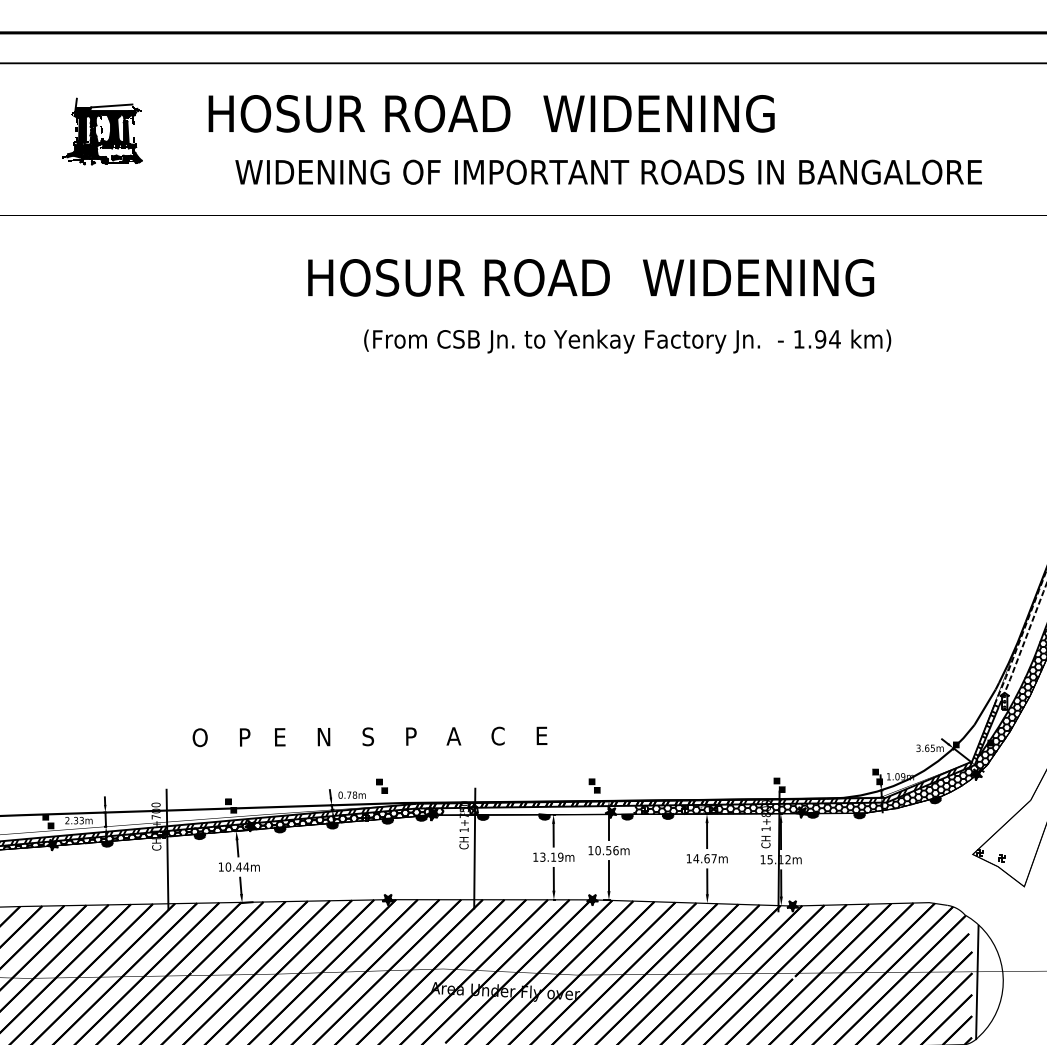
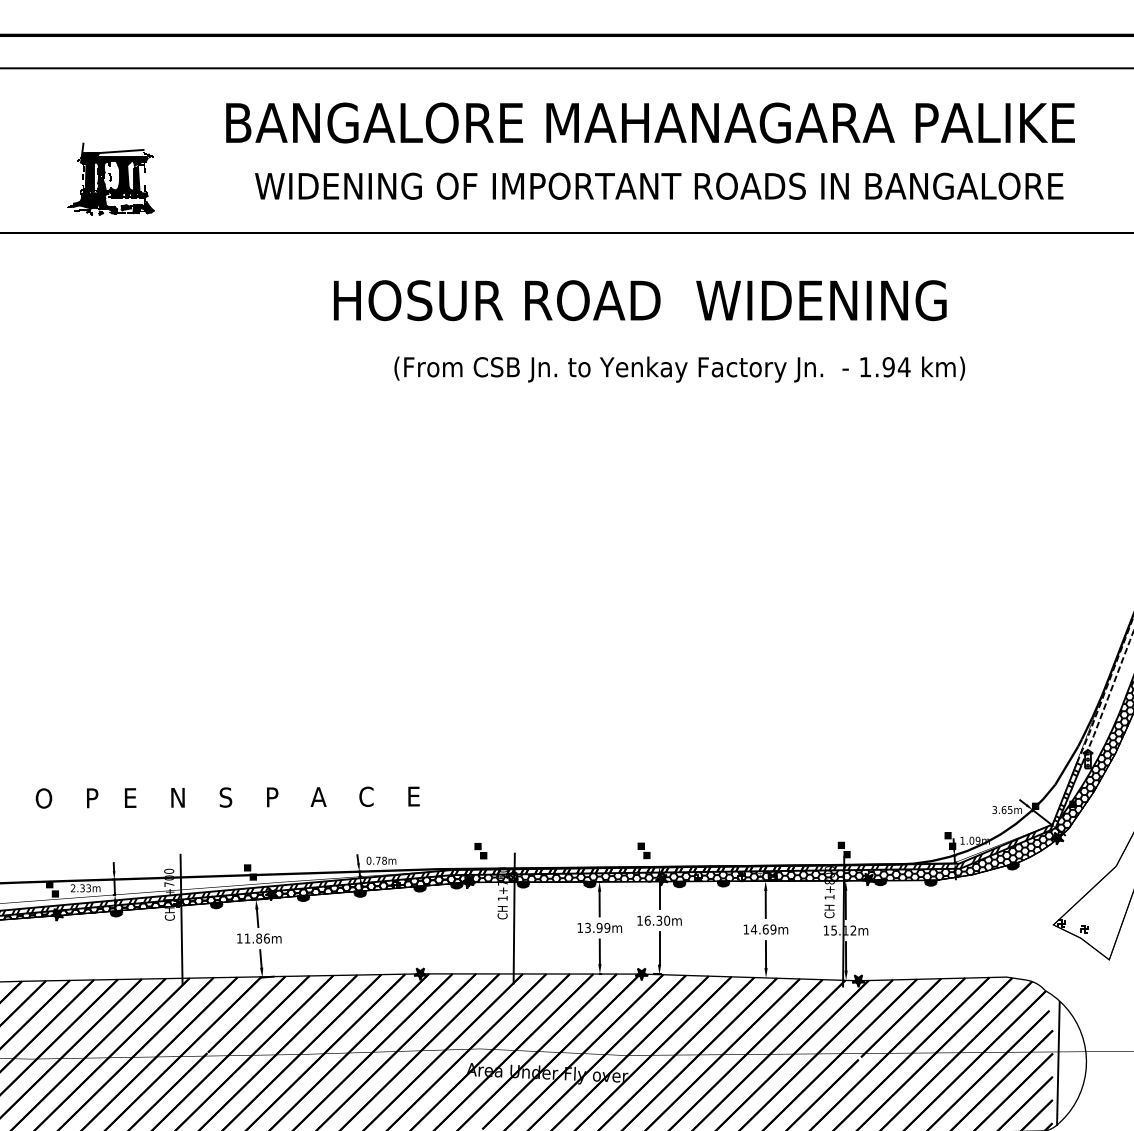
text: (602, 113) -> (652, 122), HOSUR ROAD  WIDENING -> BANGALORE MAHANAGARA PALIKE
part: (101, 130) -> (110, 178), moved
text: (369, 736) -> (227, 797), moved
part: (381, 786) -> (480, 851), moved
hatch: (539, 810) -> (584, 877), added
text: (607, 850) -> (657, 920), 10.56m -> 16.30m
text: (553, 856) -> (599, 927), 13.19m -> 13.99m
text: (714, 858) -> (773, 929), 14.67m -> 14.69m
text: (237, 867) -> (257, 938), 10.44m -> 11.86m

